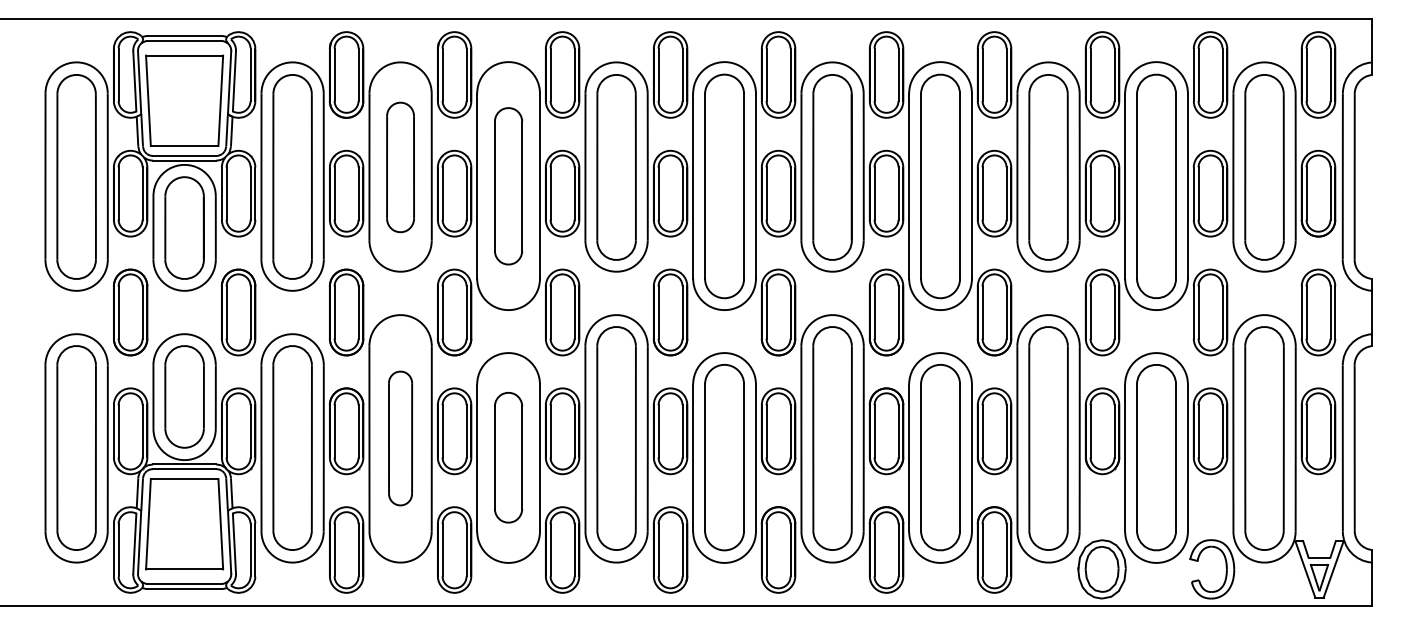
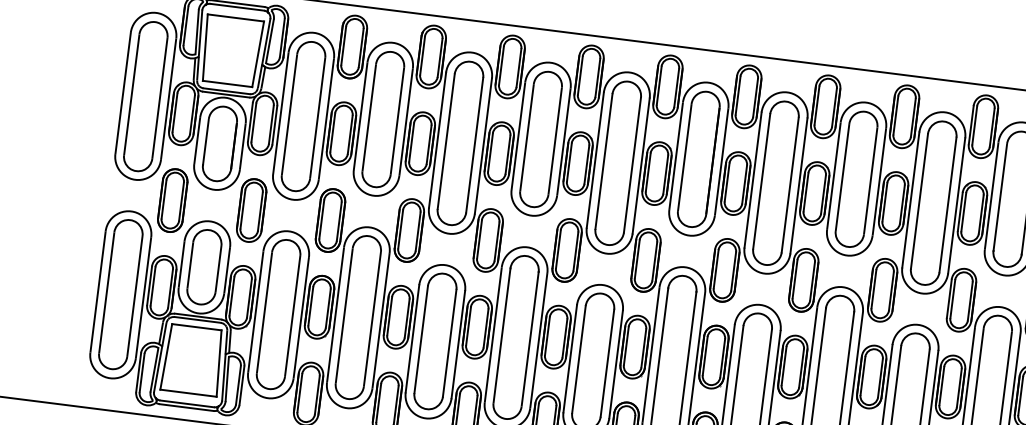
part: (400, 167) -> (383, 119), size x1.43
part: (508, 185) -> (460, 142), size x1.43
part: (400, 438) -> (358, 317), size x1.67
part: (508, 457) -> (435, 341), size x1.43

